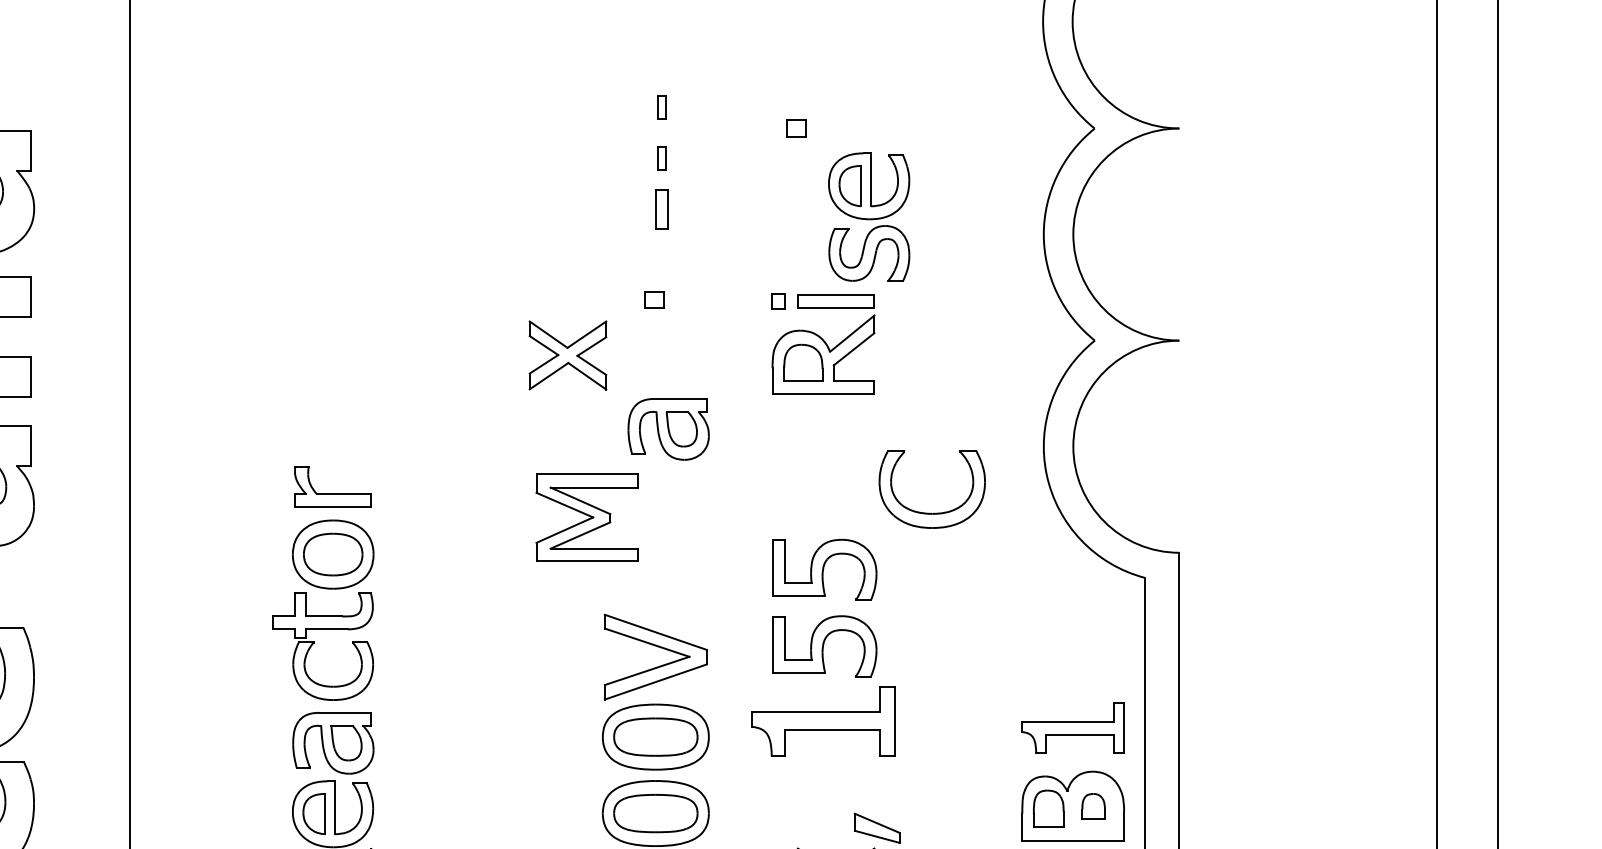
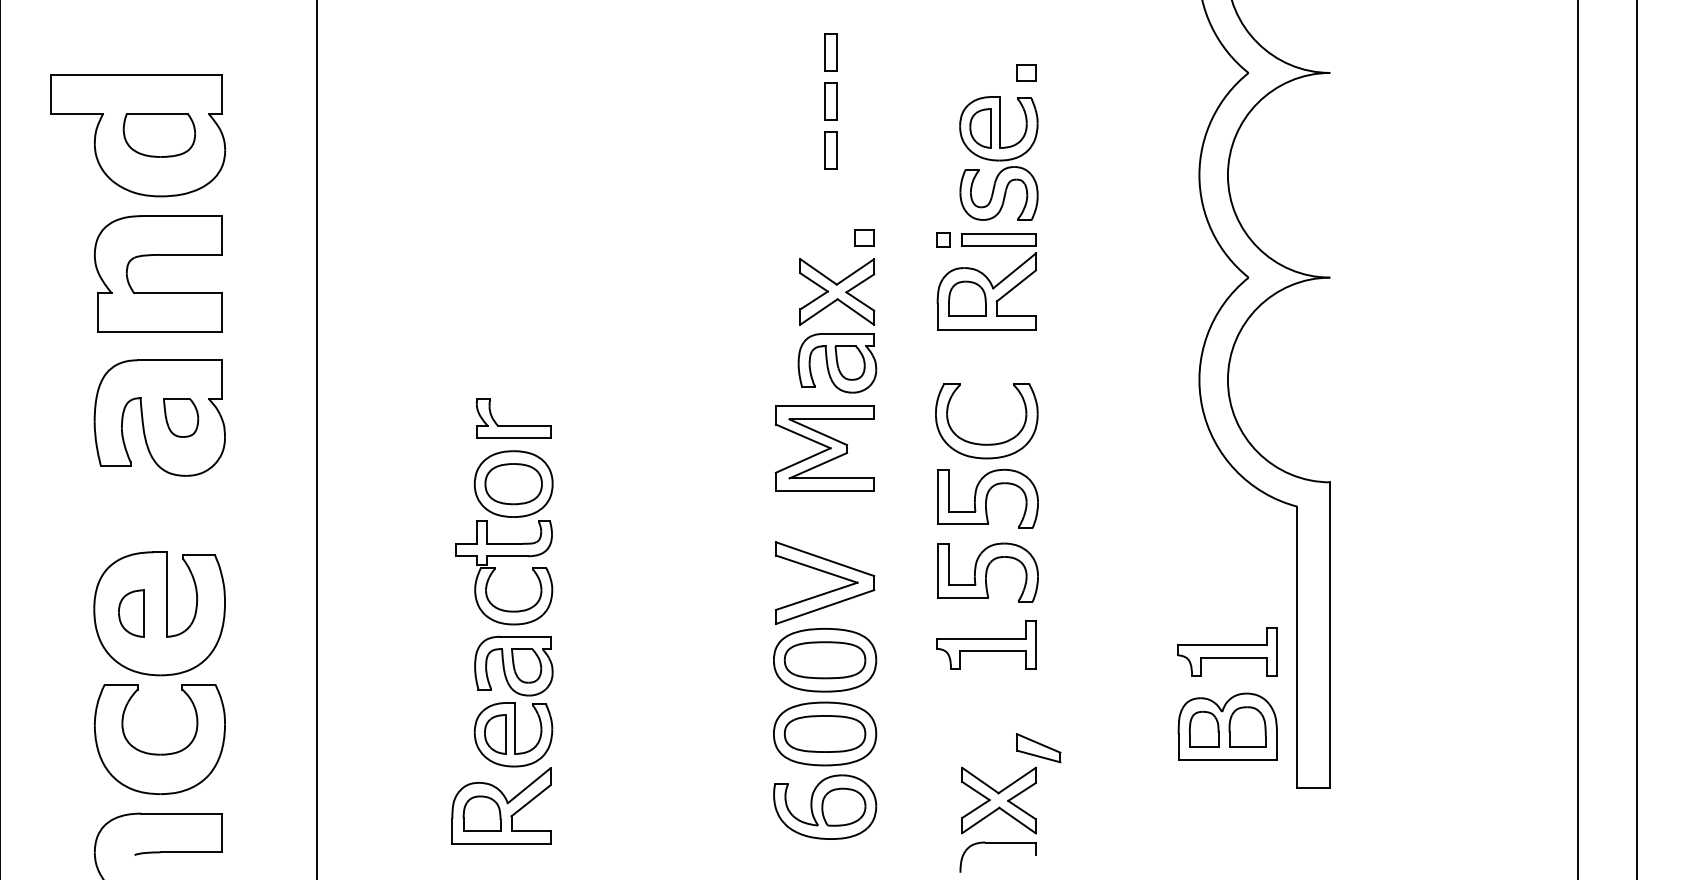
part: (661, 107) -> (830, 52), size x1.67
part: (796, 128) -> (1026, 72), moved
part: (661, 158) -> (830, 101), size x1.67
part: (868, 217) -> (998, 158), moved
part: (654, 299) -> (864, 237), moved
part: (568, 354) -> (837, 291), moved
part: (931, 512) -> (986, 443), moved
part: (586, 517) -> (824, 448), moved
part: (823, 720) -> (986, 644), size x0.71
part: (1093, 805) -> (1247, 726), size x1.67

